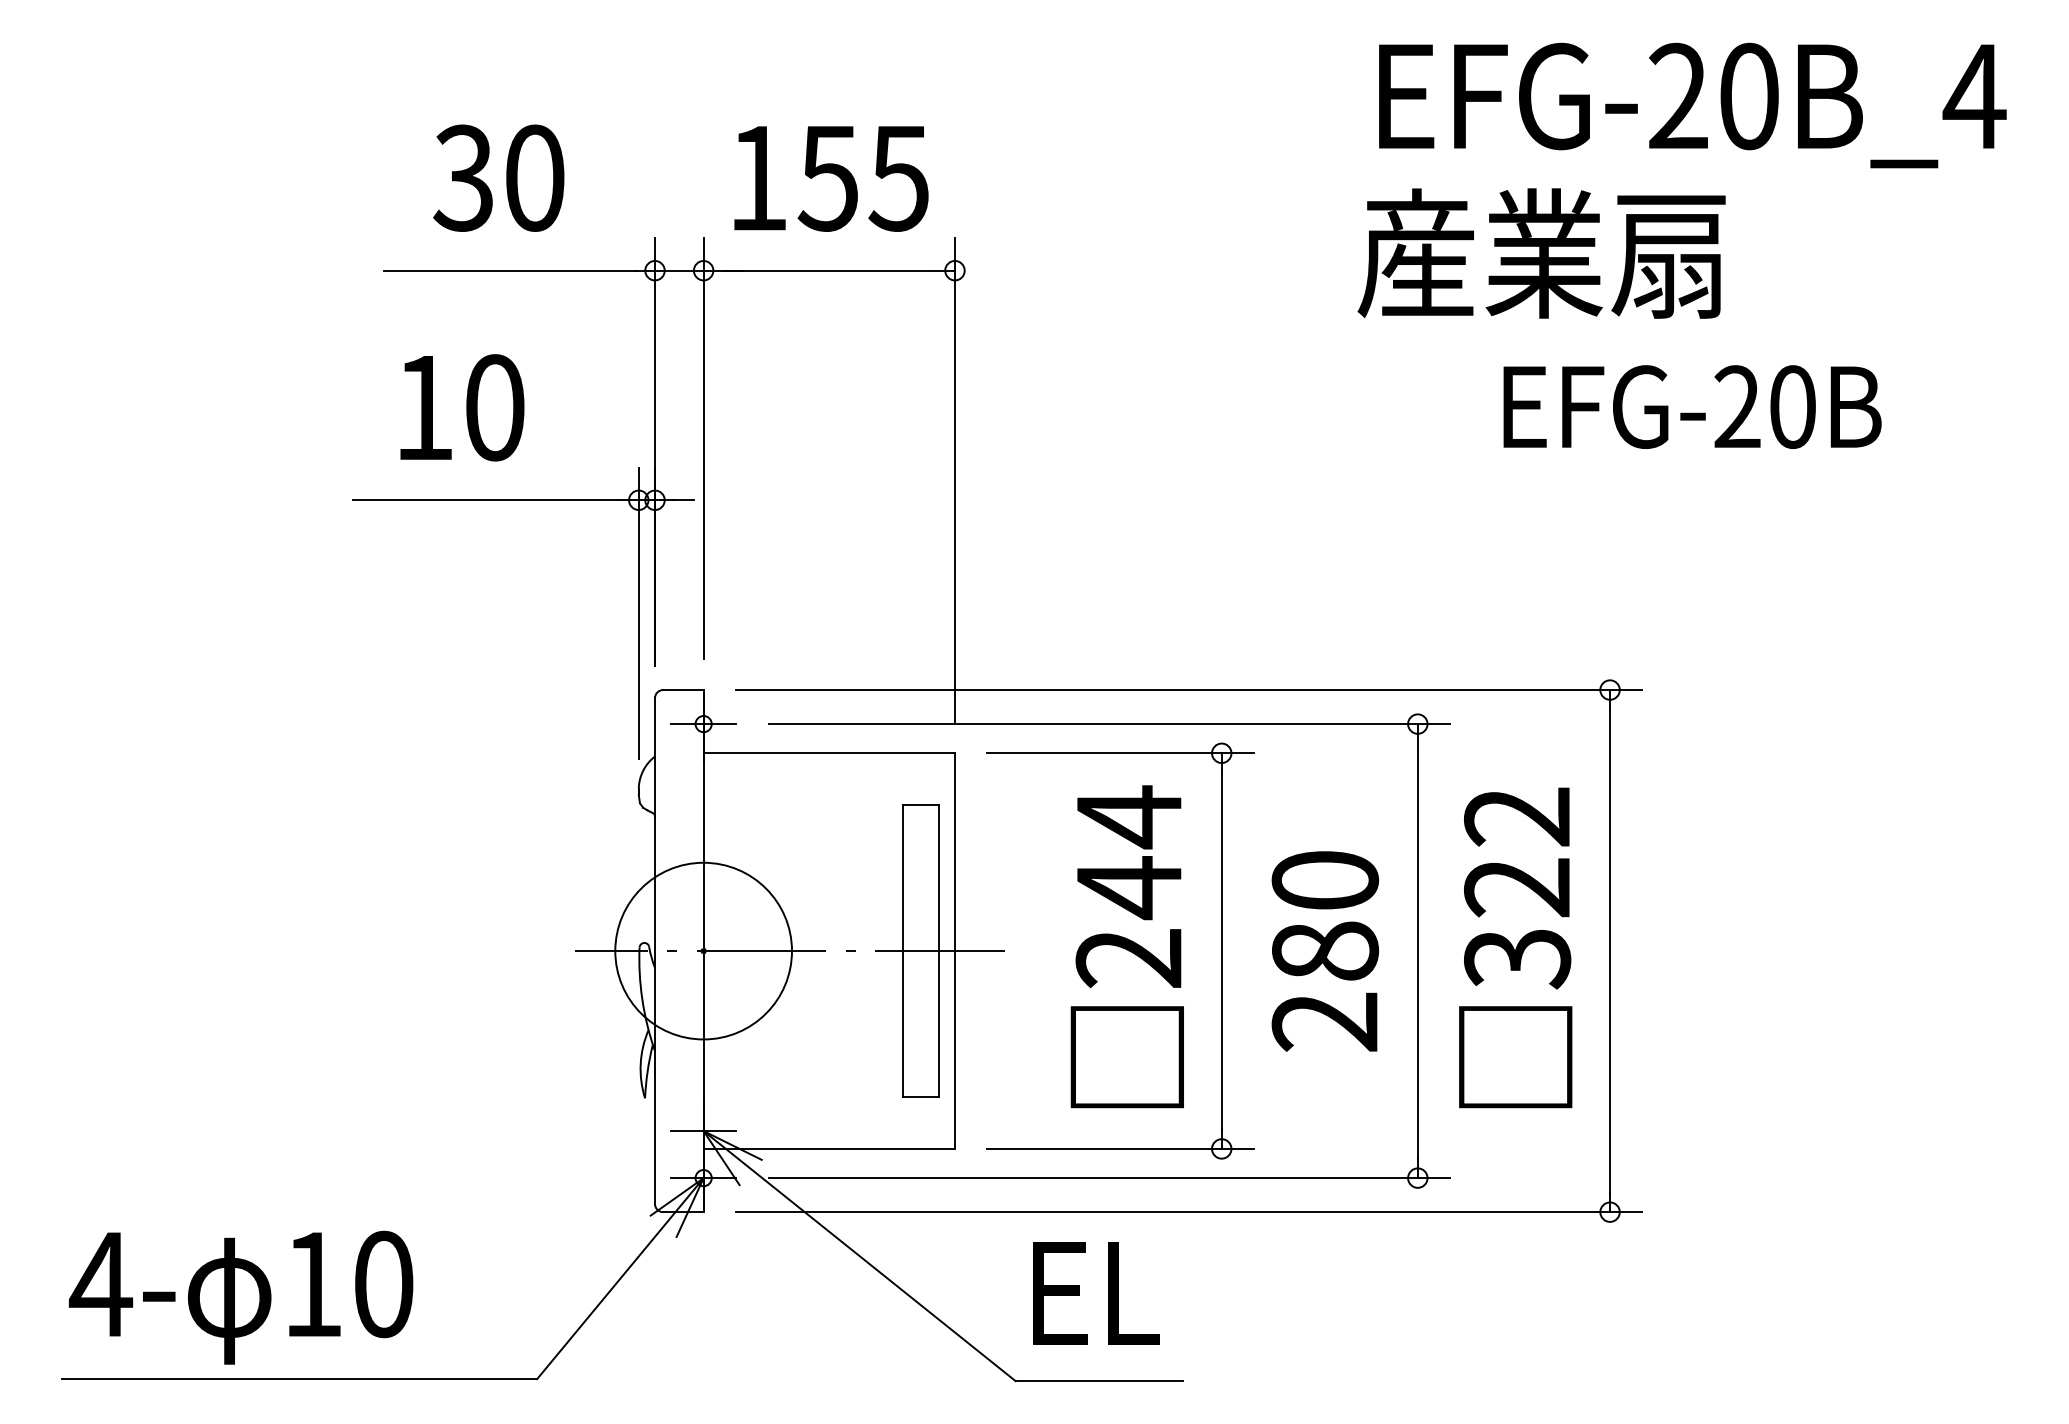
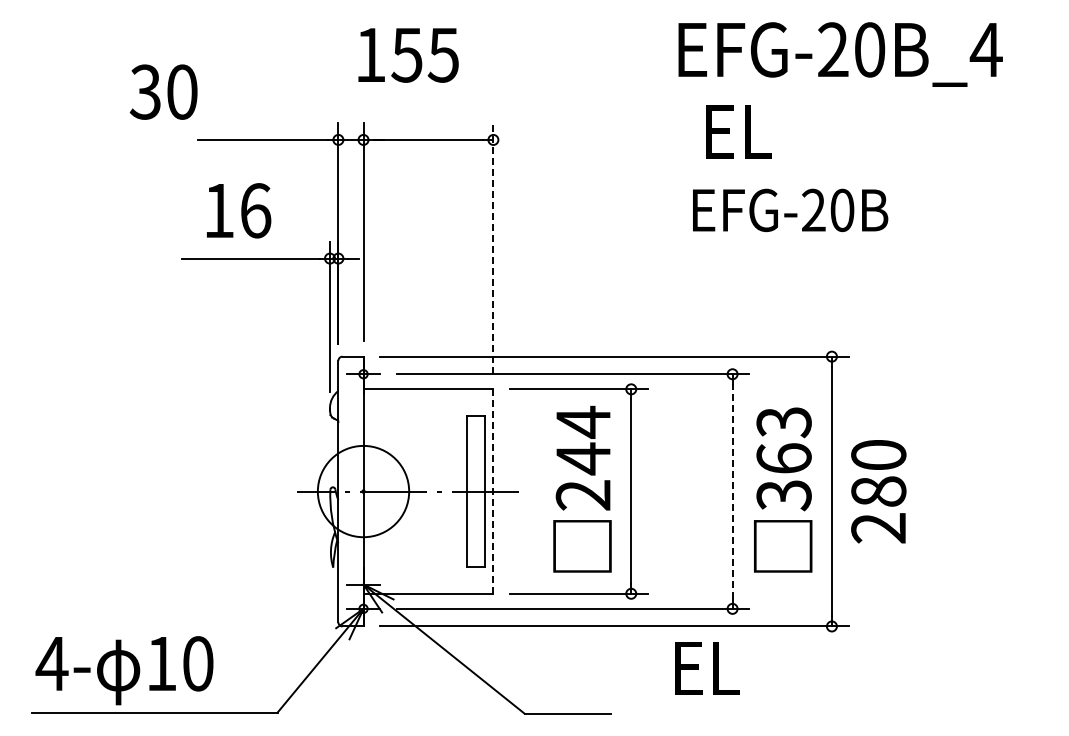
text: (1692, 105) -> (840, 54), moved
text: (498, 176) -> (163, 91), moved
text: (831, 178) -> (408, 55), moved
text: (1541, 252) -> (796, 130), 産業扇 -> EL
text: (496, 407) -> (256, 210), 10 -> 16
text: (1692, 407) -> (790, 210), moved
line: (955, 480) -> (493, 248), solid -> dashed
text: (1516, 852) -> (783, 440), 322 -> 363
text: (1324, 950) -> (878, 491), moved
line: (1417, 950) -> (732, 491), solid -> dashed
line: (955, 952) -> (493, 492), solid -> dashed
text: (1096, 1293) -> (707, 668), moved

